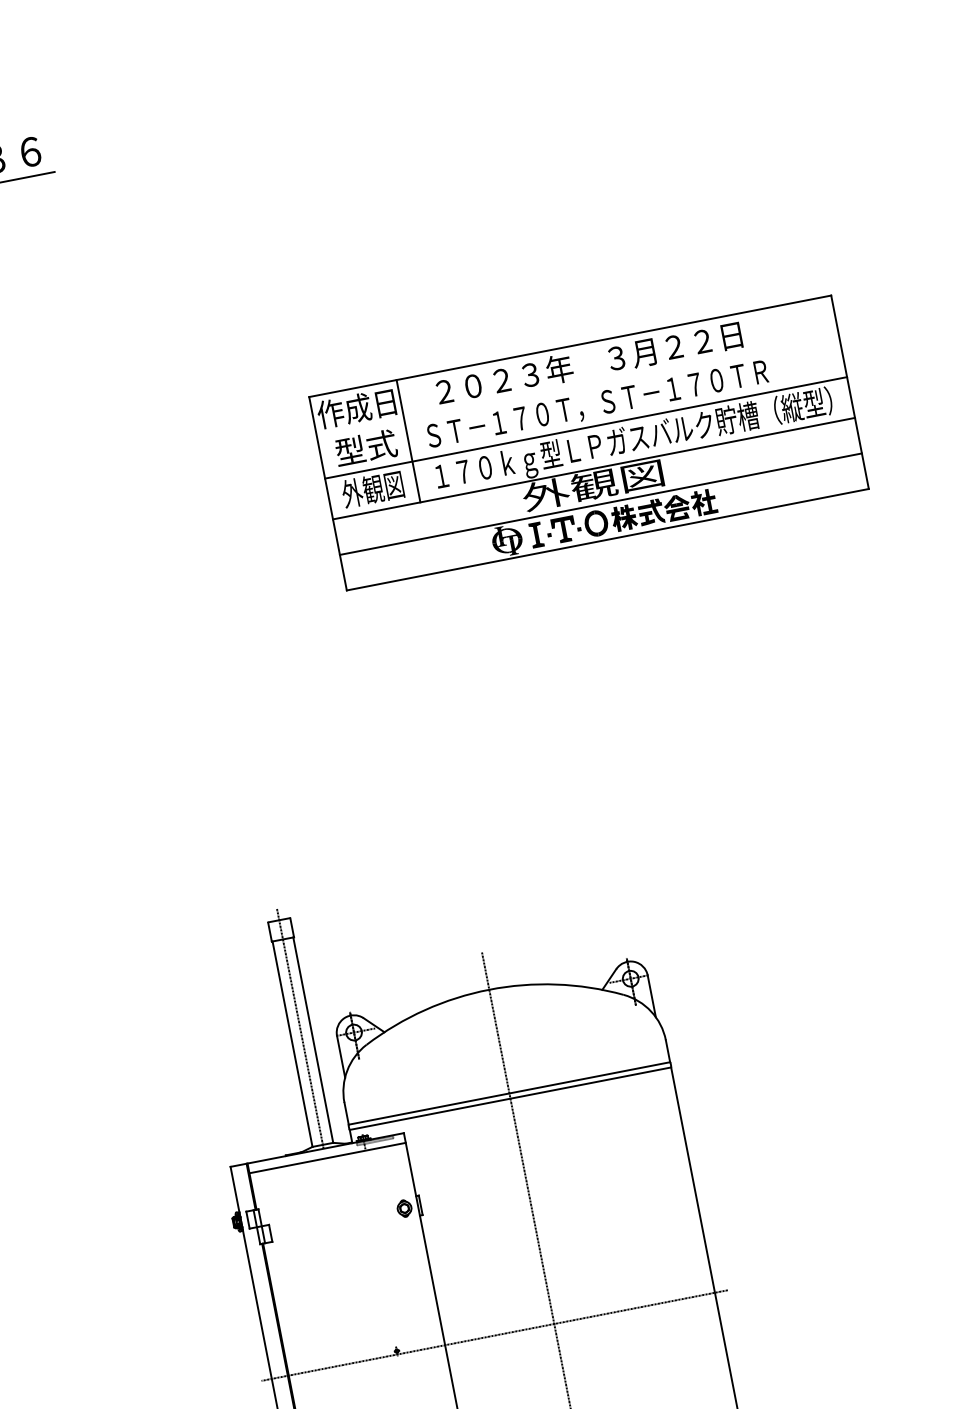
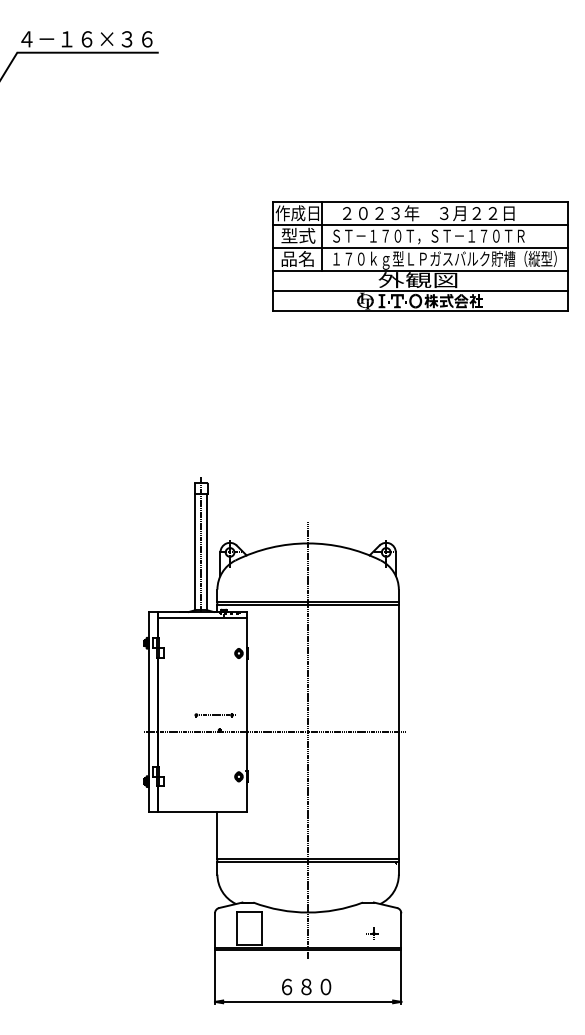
line: (577, 388) -> (419, 225), added
text: (372, 488) -> (297, 258), 外観図 -> 品名
part: (382, 1326) -> (214, 715), added

